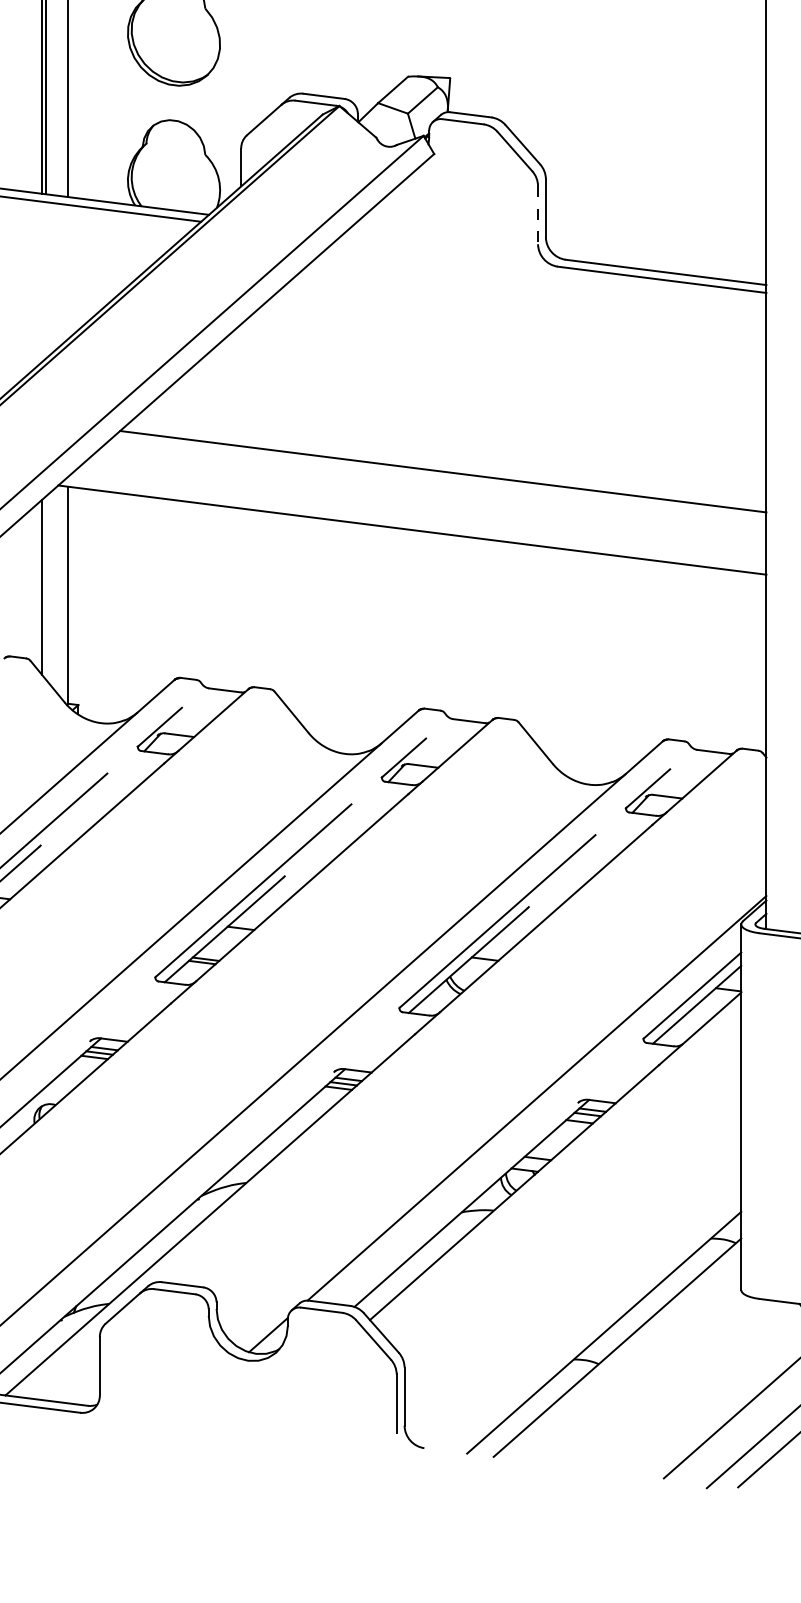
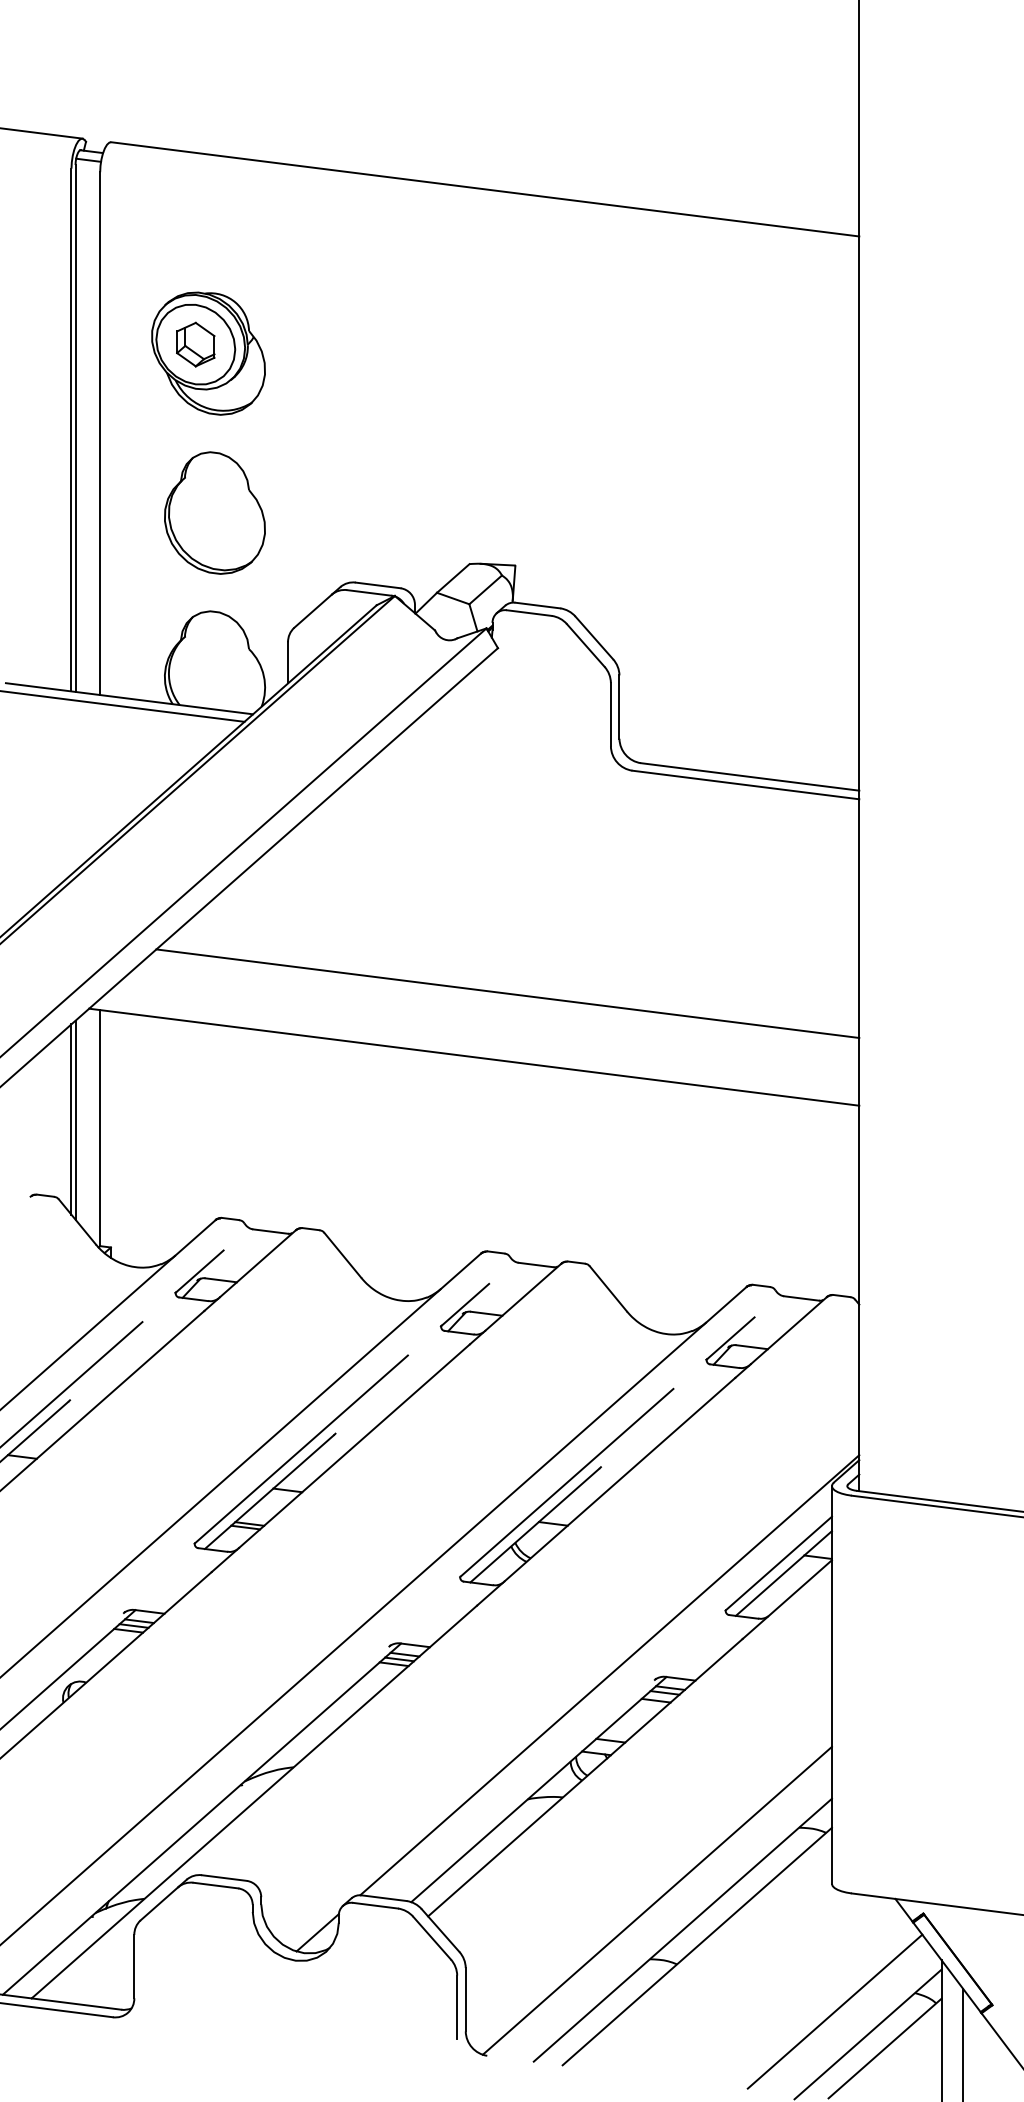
line: (537, 215) -> (610, 714), dashed -> solid
line: (45, 587) -> (75, 1119), added
line: (579, 1305) -> (656, 1900), added

